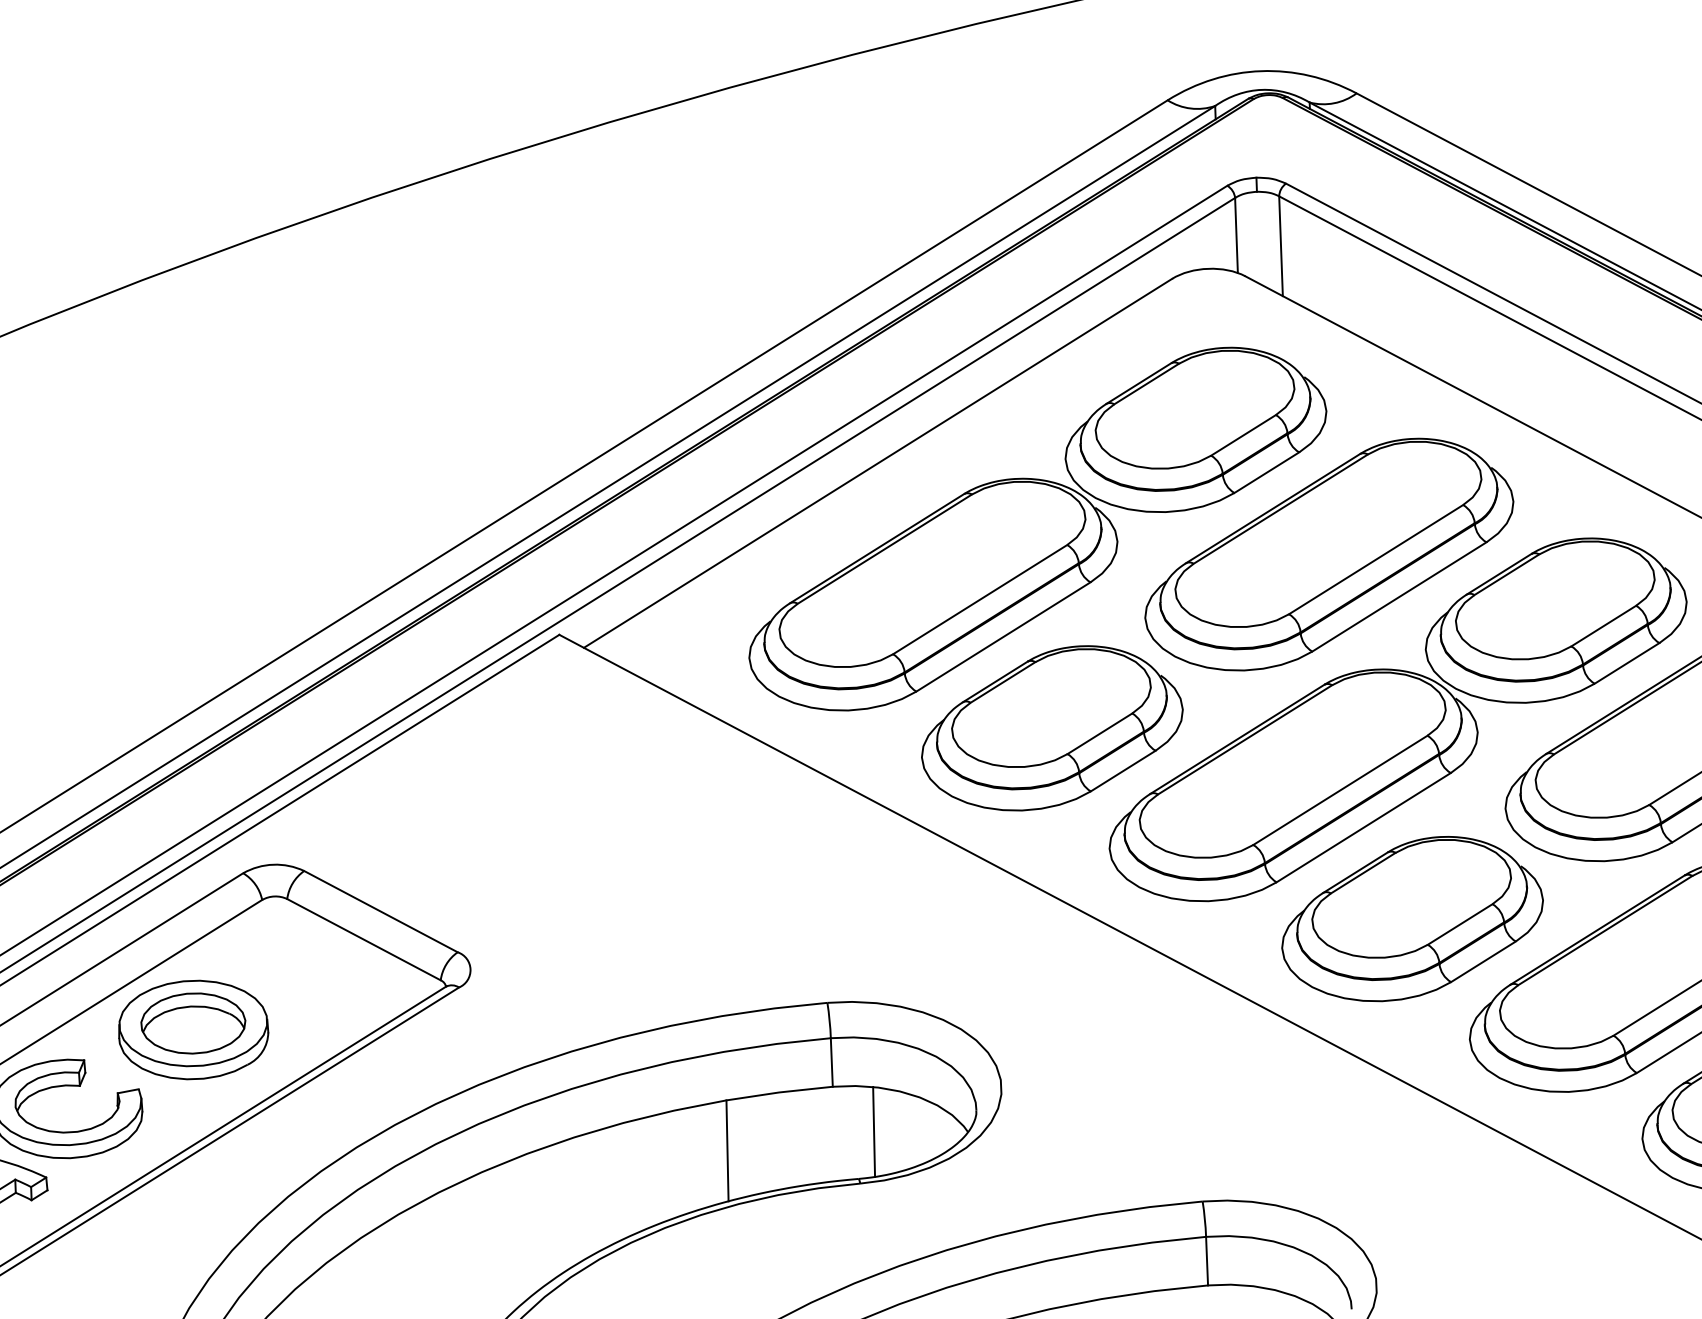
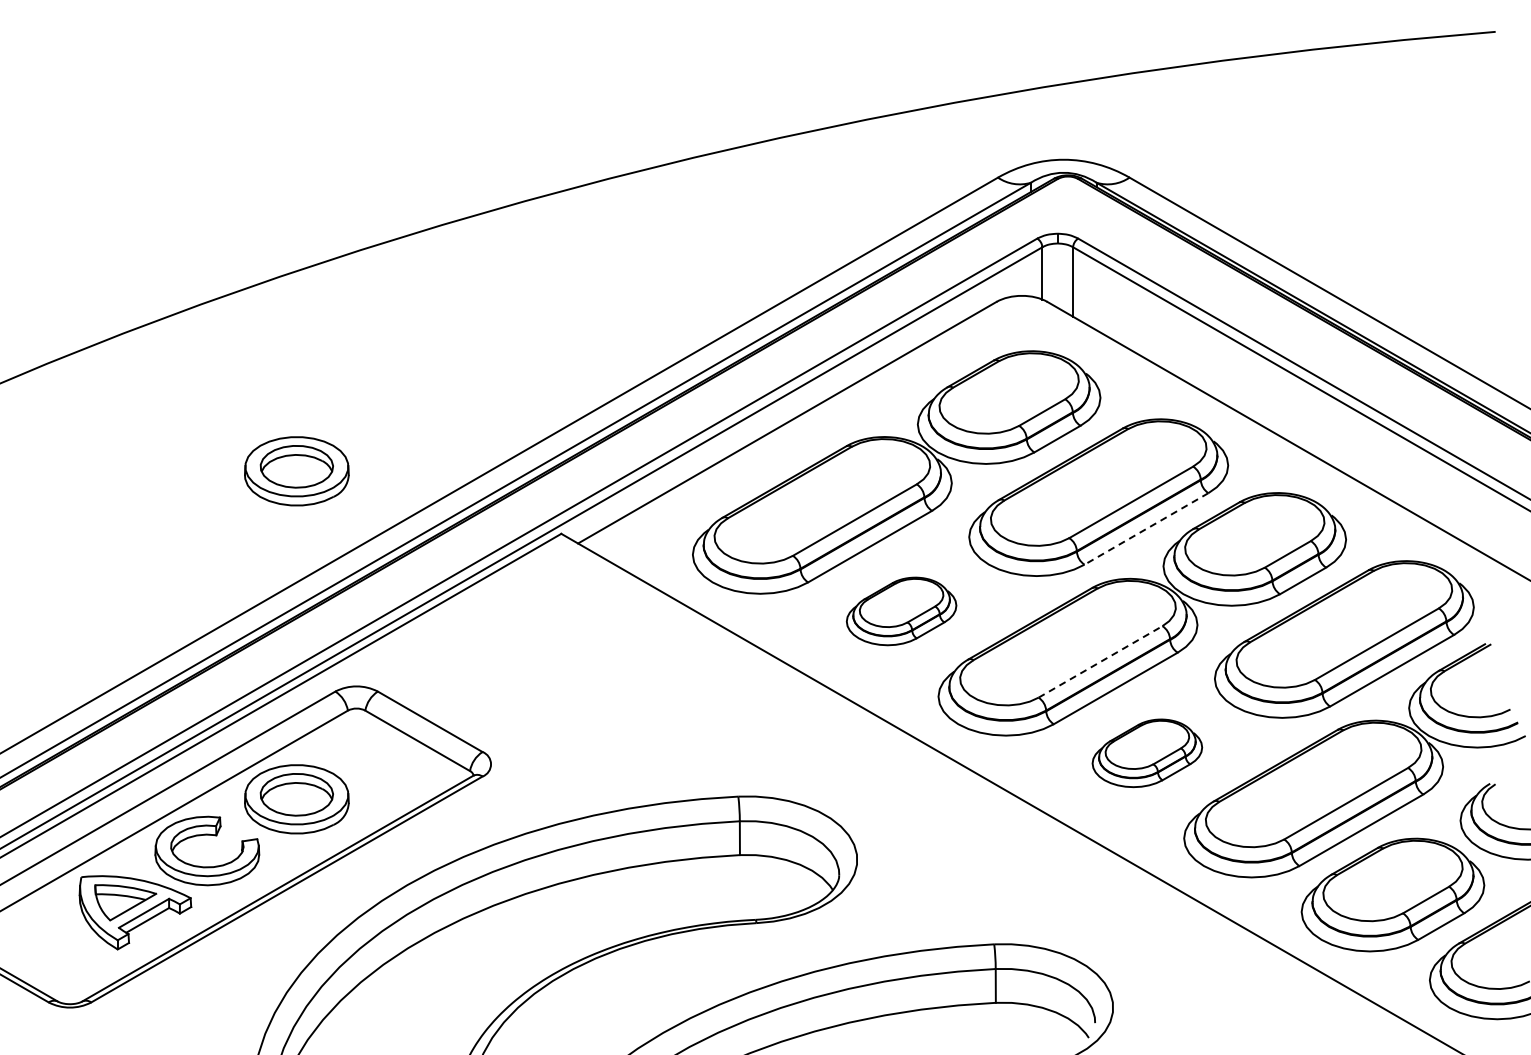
part: (175, 559) -> (296, 471), added
line: (1399, 596) -> (1146, 528), solid -> dashed
part: (1051, 728) -> (901, 611), size x0.6
line: (1340, 789) -> (1100, 661), solid -> dashed
part: (1412, 919) -> (1147, 753), size x0.6
line: (874, 1131) -> (767, 887), removed
line: (726, 1150) -> (664, 896), removed

